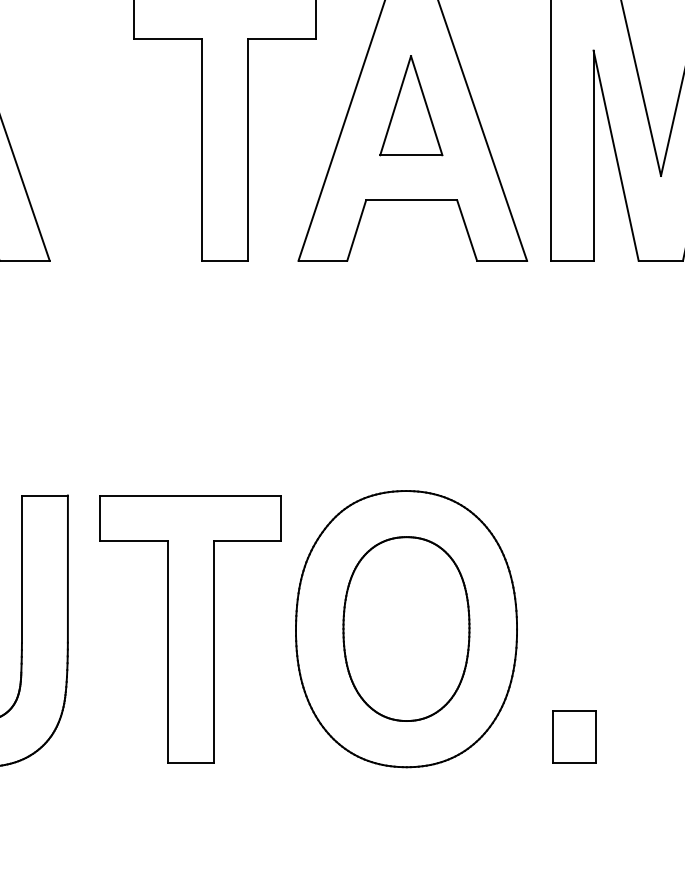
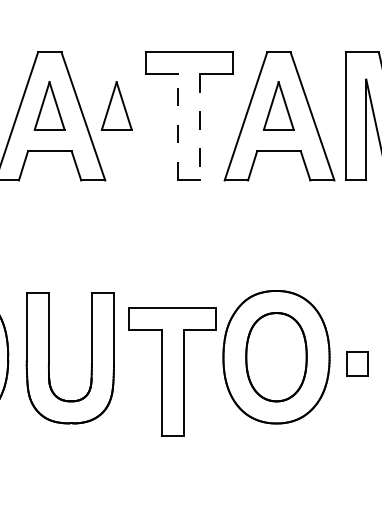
part: (73, 104) -> (116, 105), added
line: (202, 148) -> (178, 126), solid -> dashed
line: (248, 150) -> (200, 127), solid -> dashed
part: (189, 627) -> (172, 371), moved
part: (575, 735) -> (357, 363), moved

